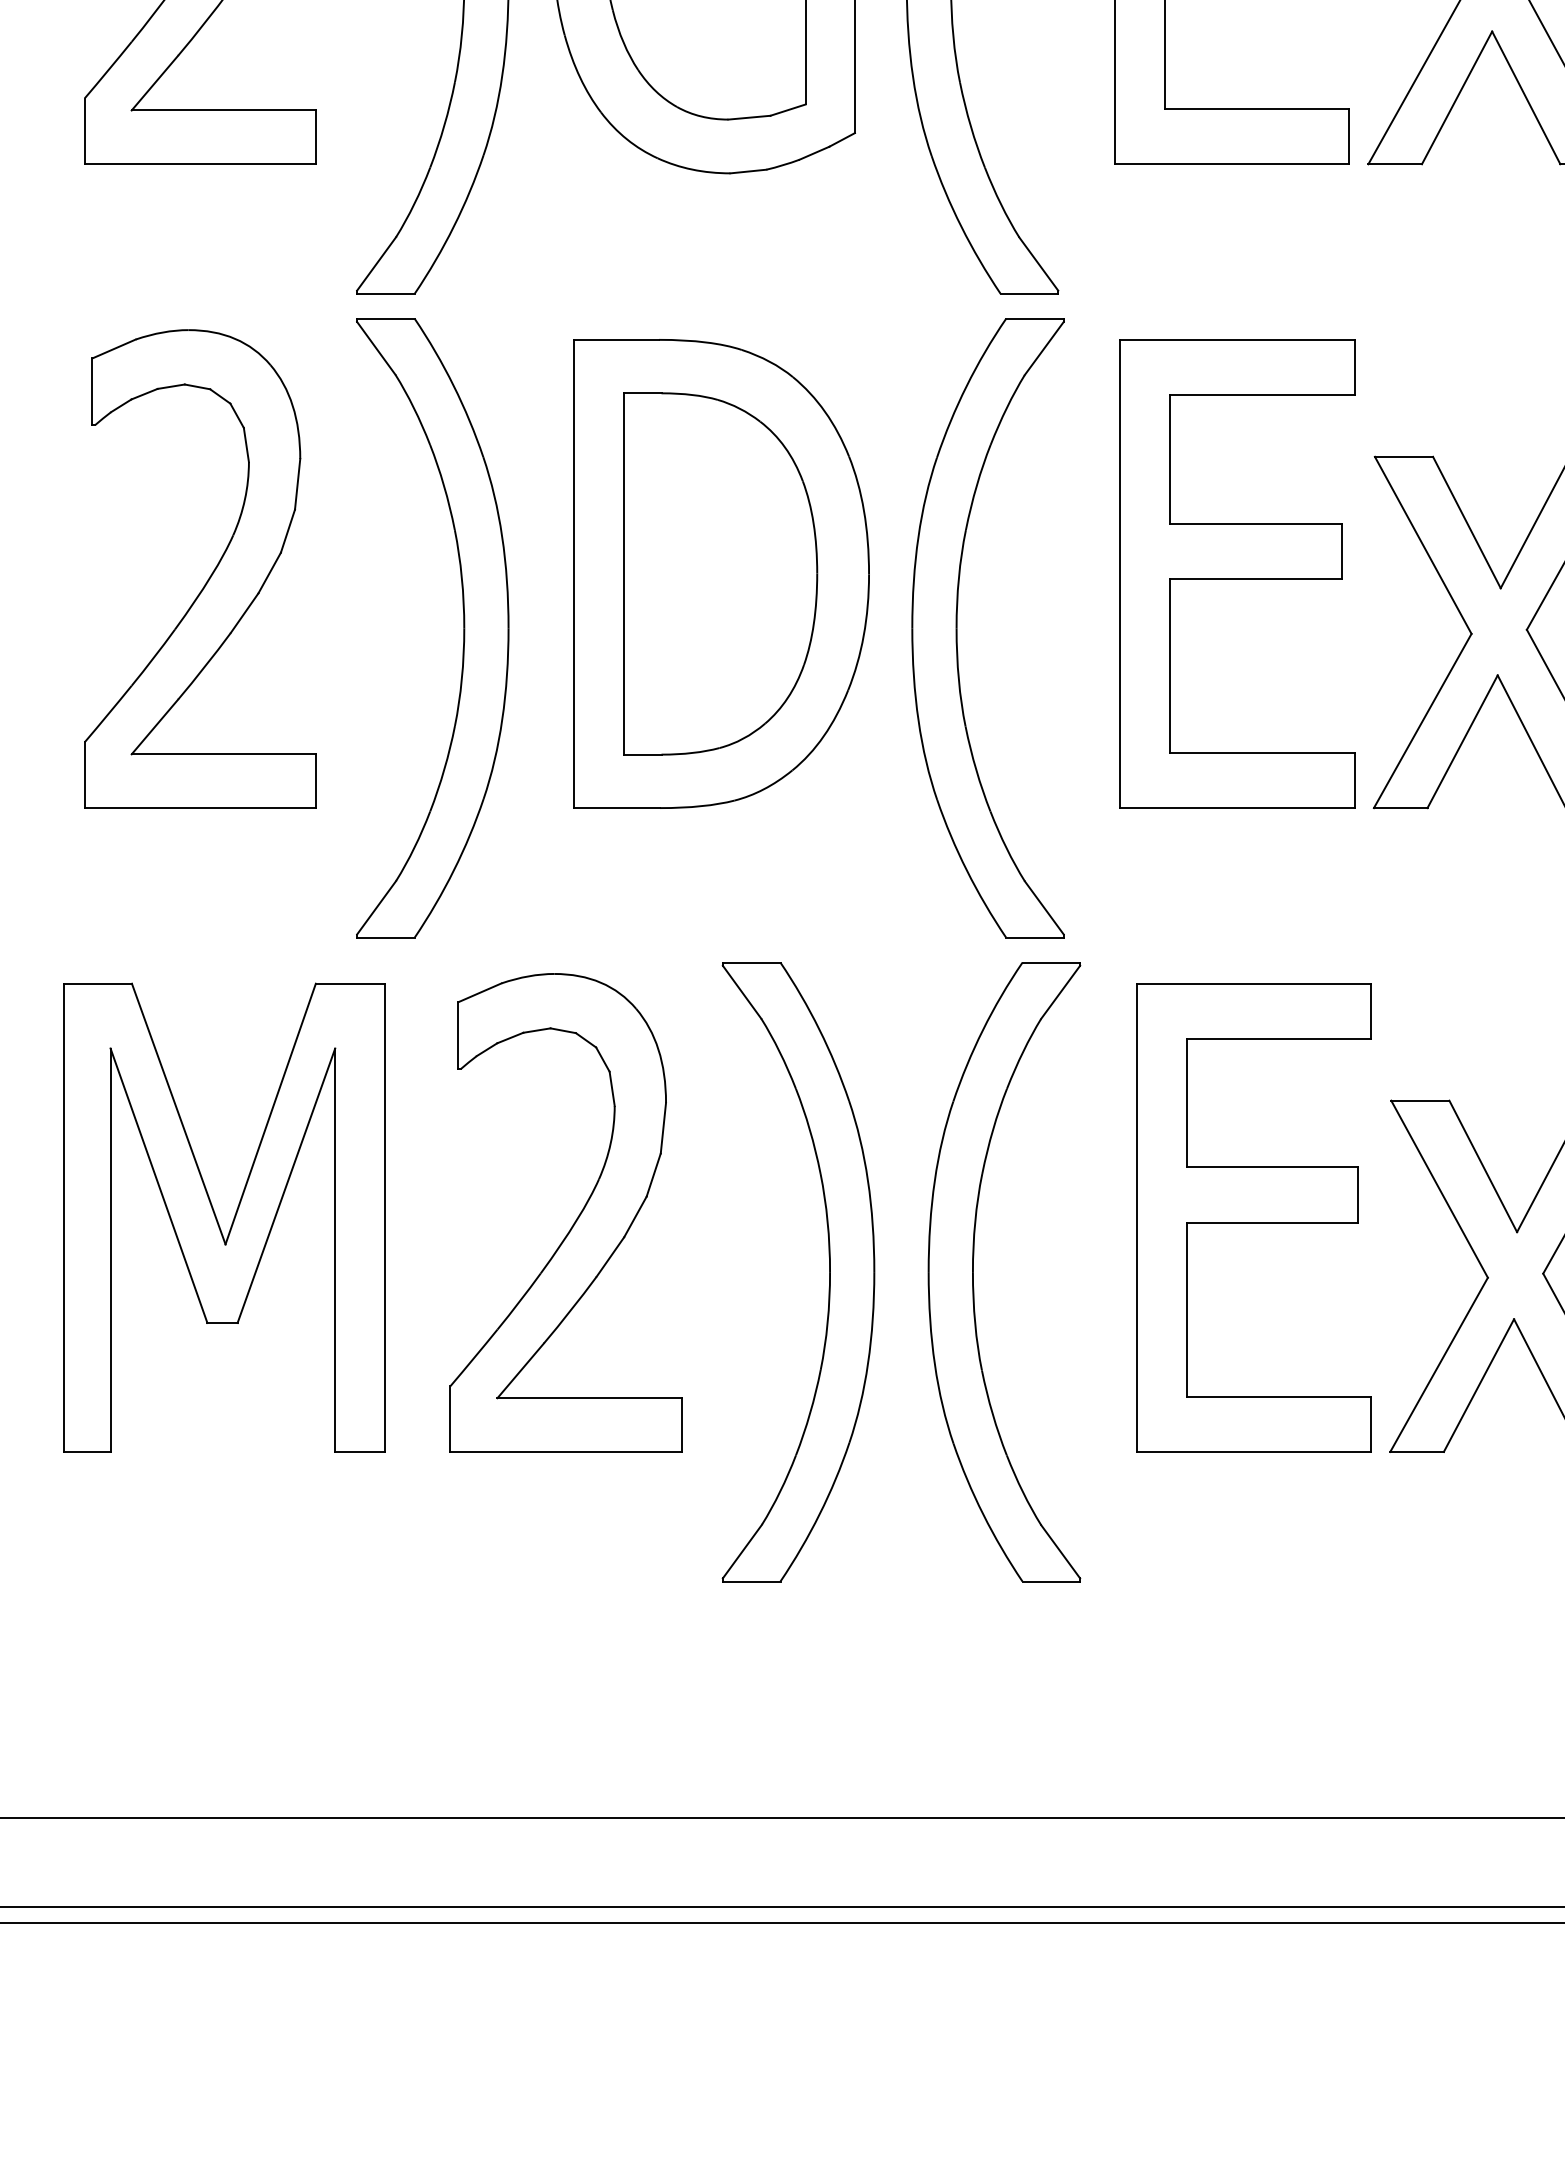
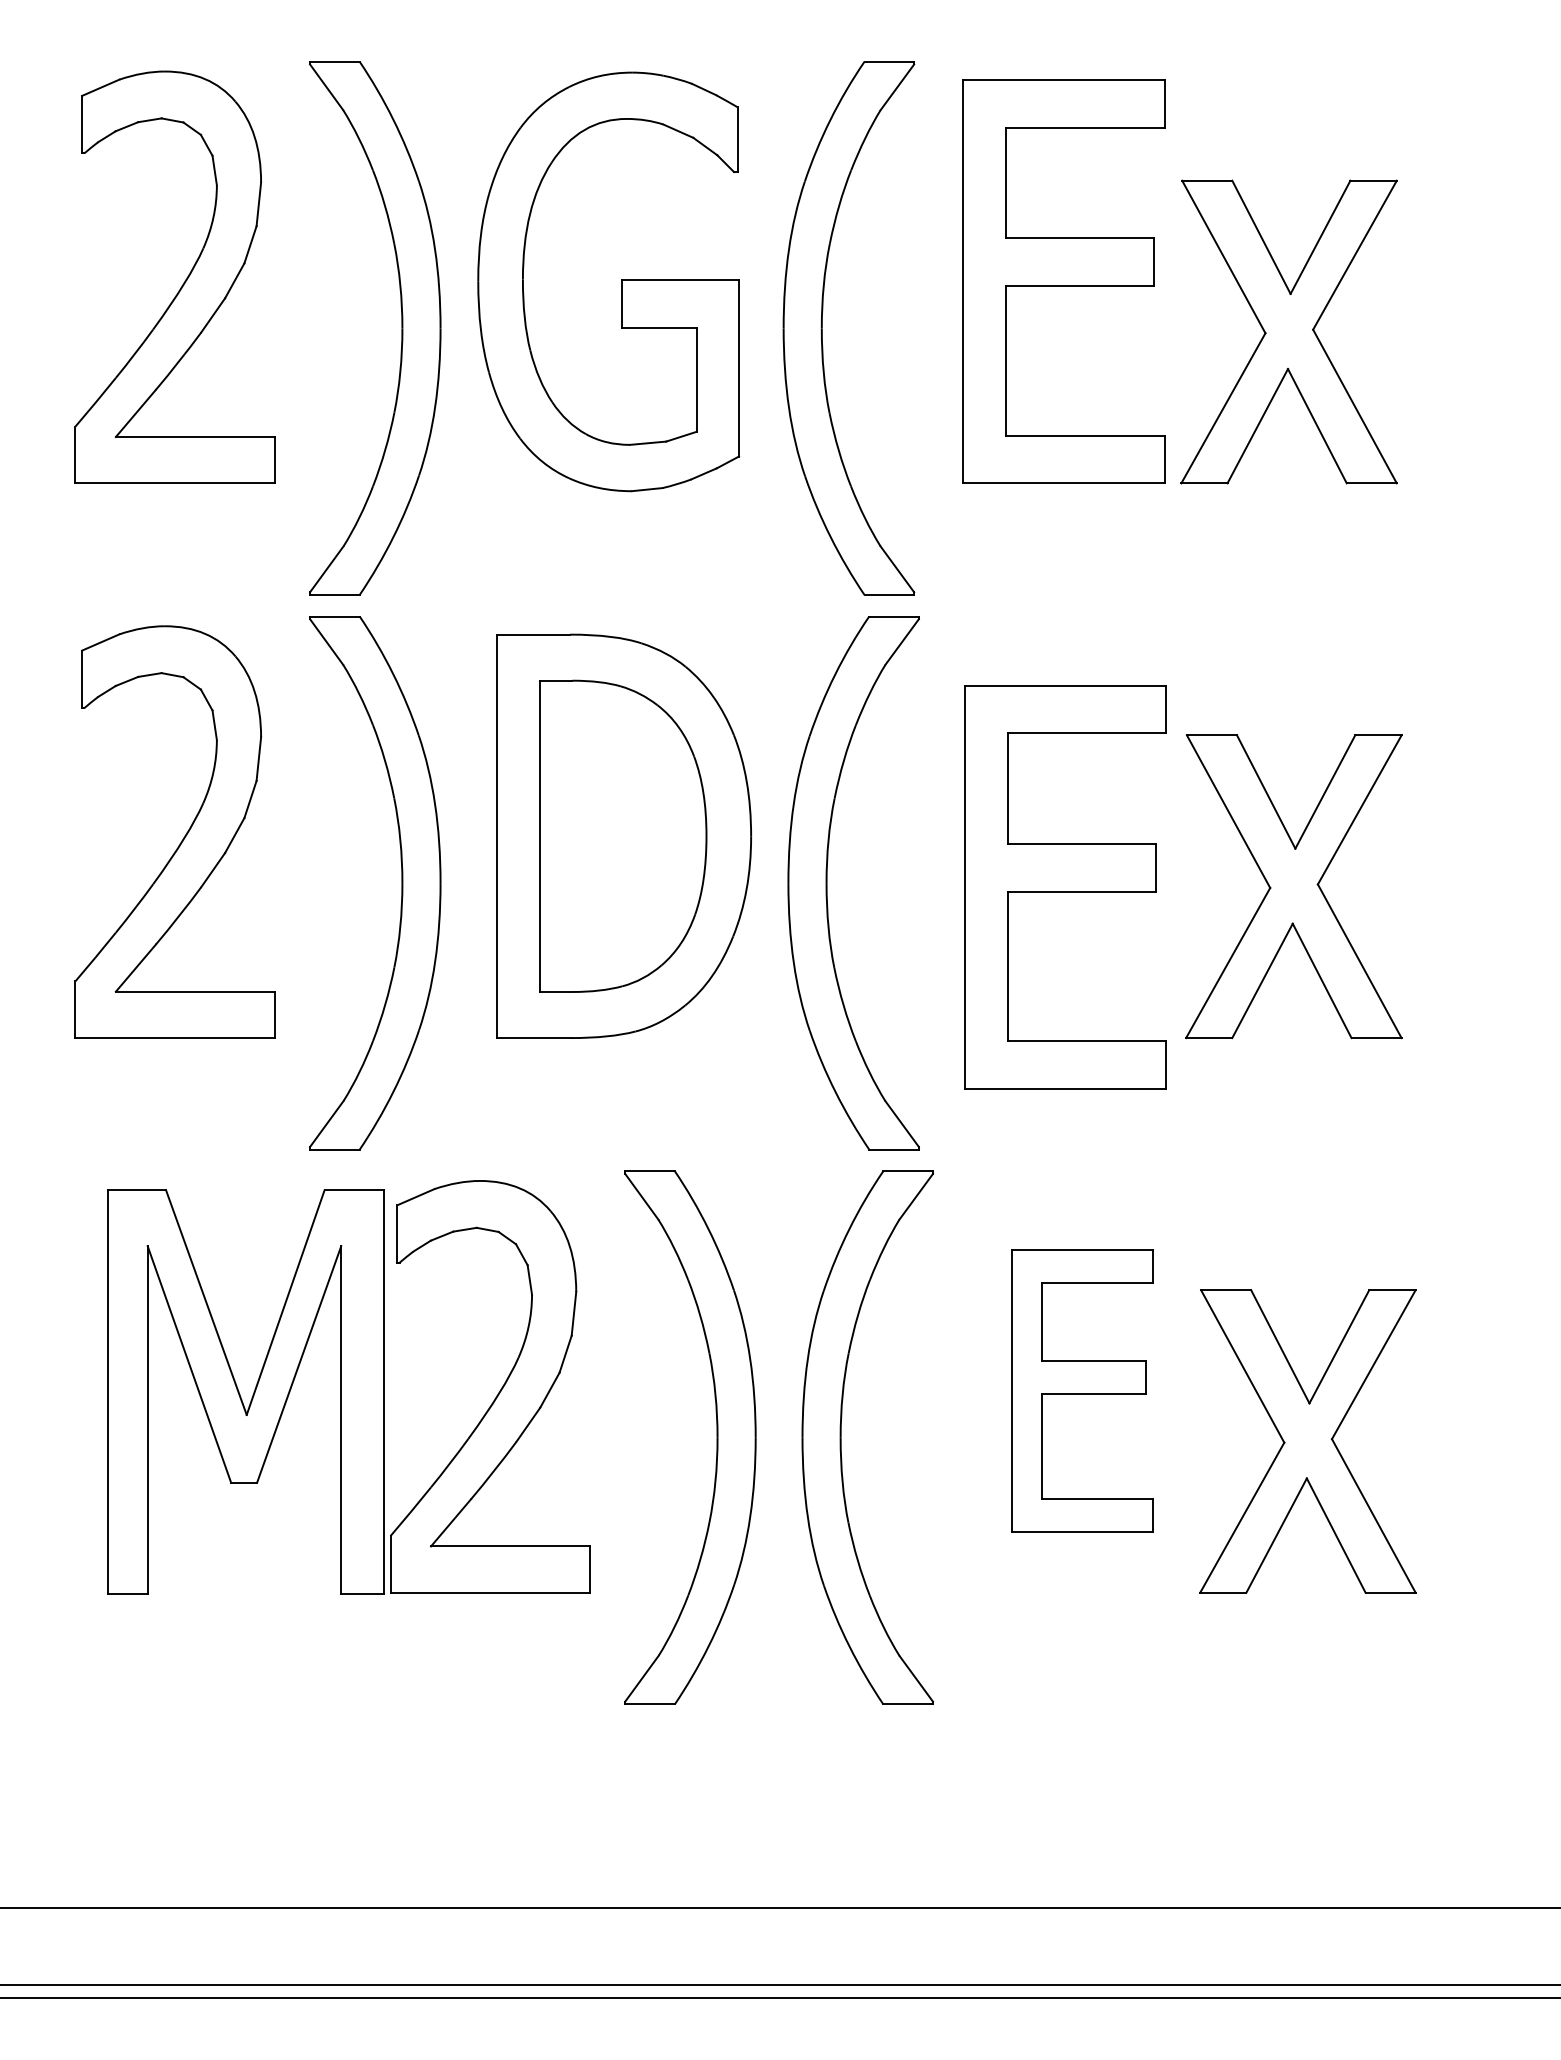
part: (1237, 574) -> (1065, 887), moved
part: (224, 1217) -> (245, 1391), moved
part: (1253, 1217) -> (1082, 1390), size x0.7

